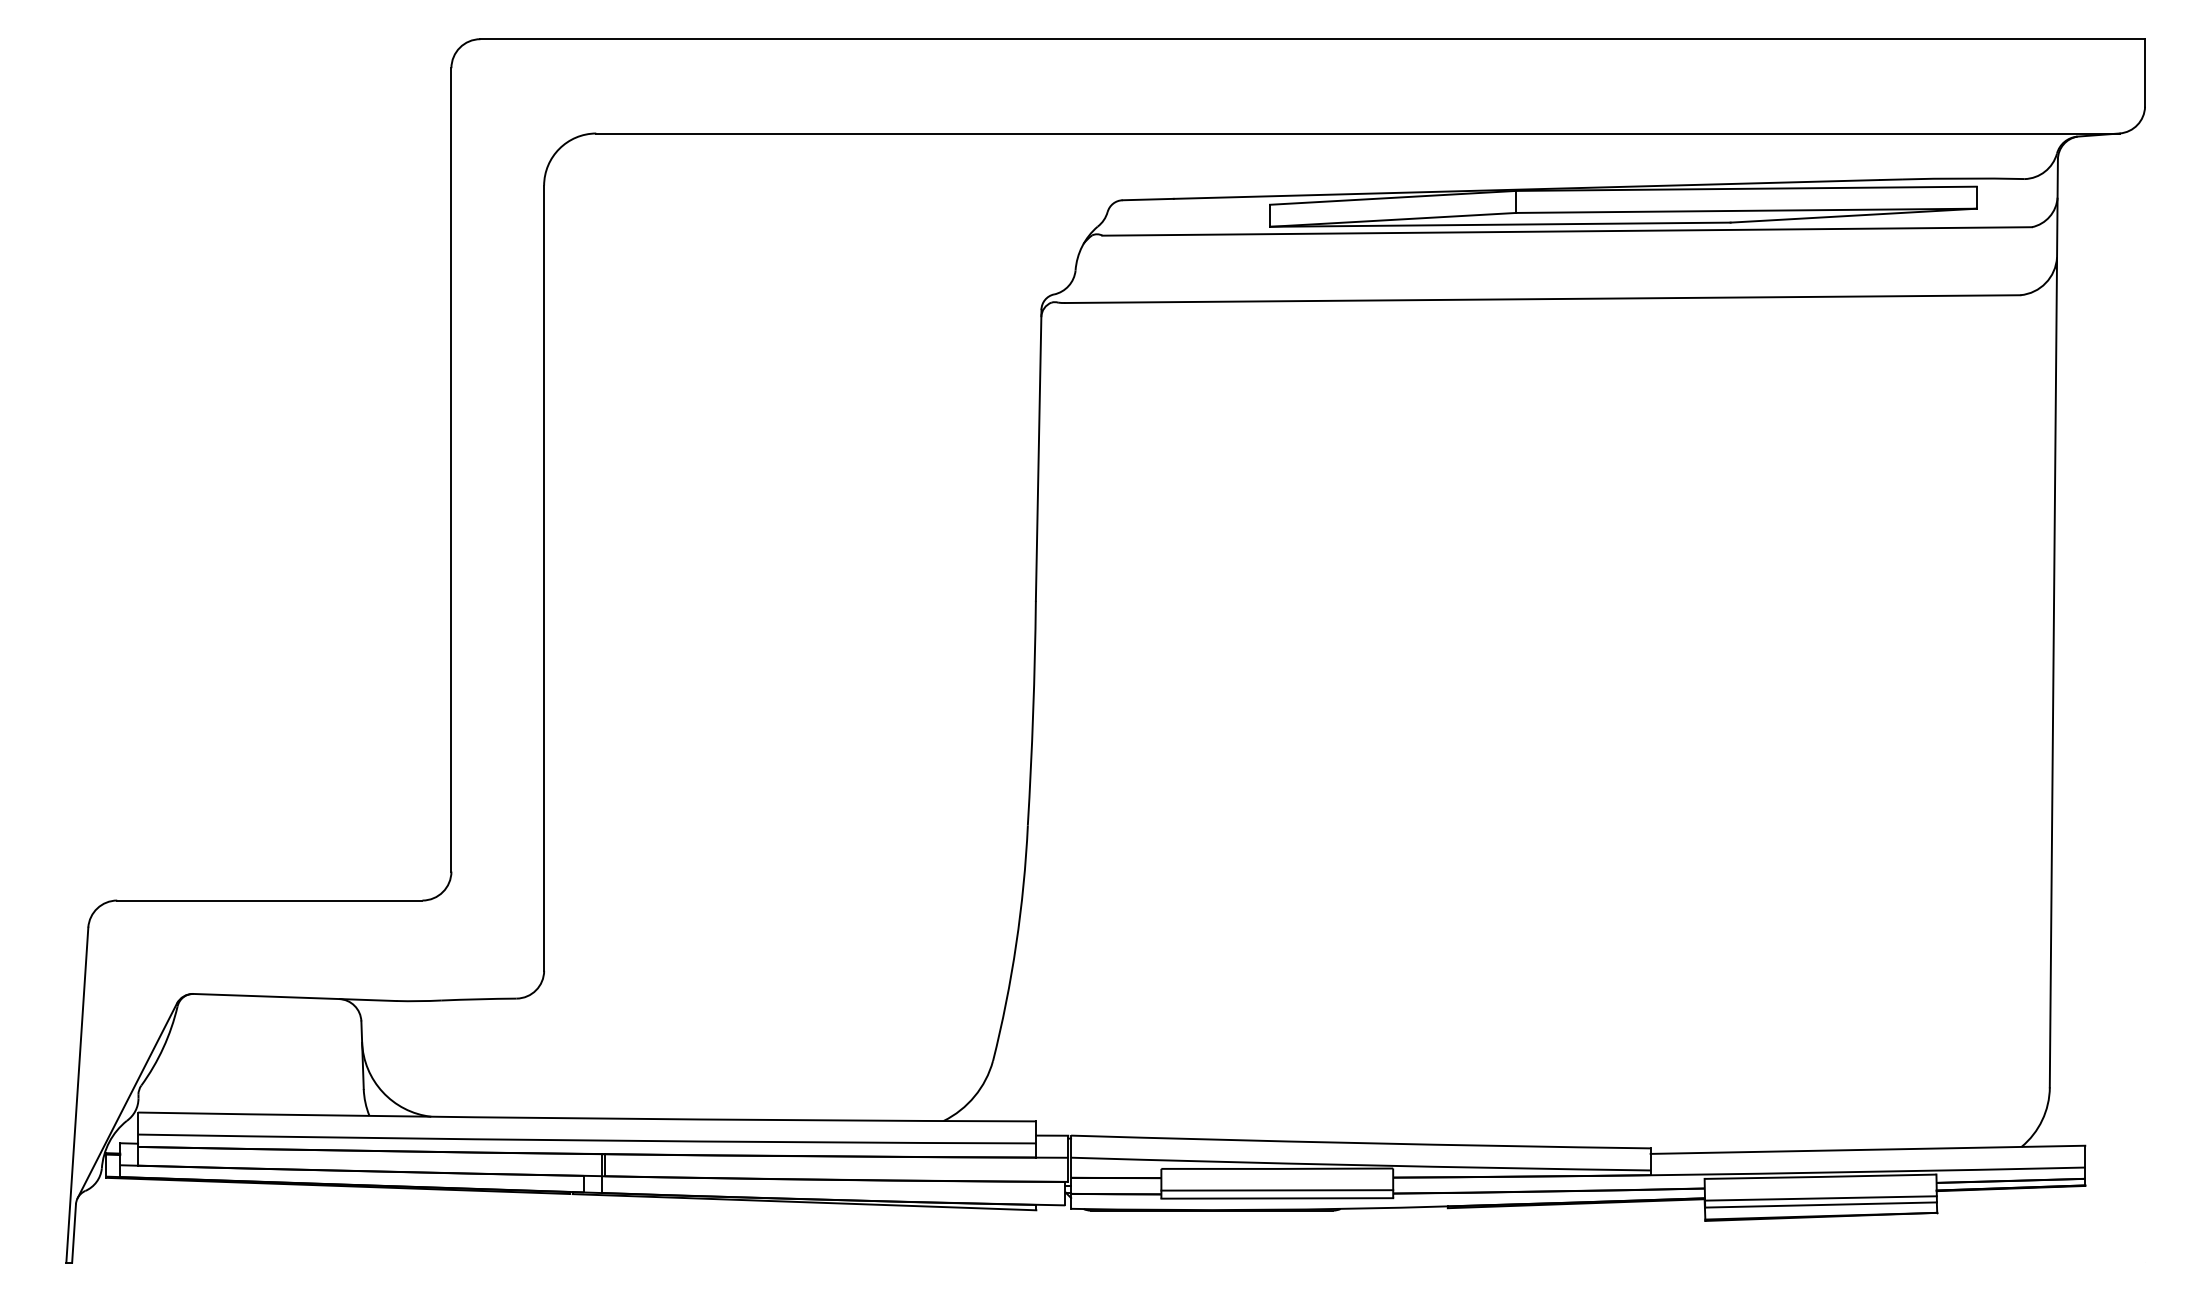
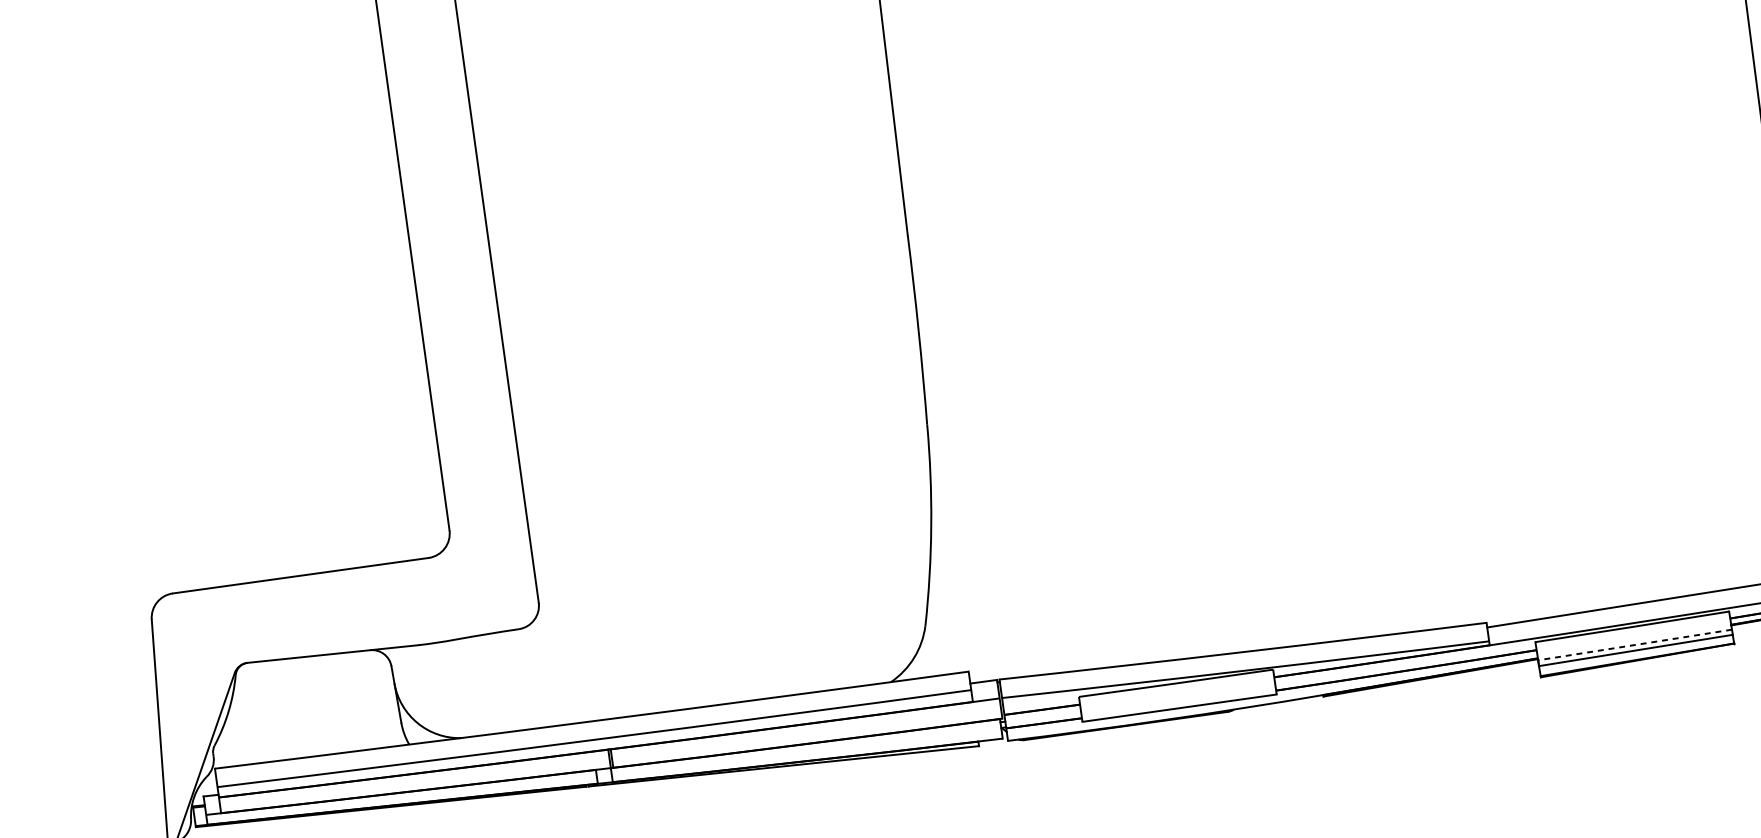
line: (1277, 1190) -> (1178, 701), removed
line: (1820, 1198) -> (1634, 645), solid -> dashed

